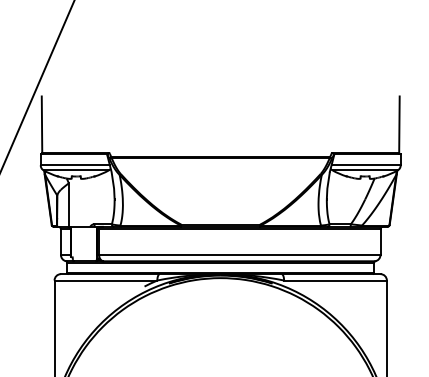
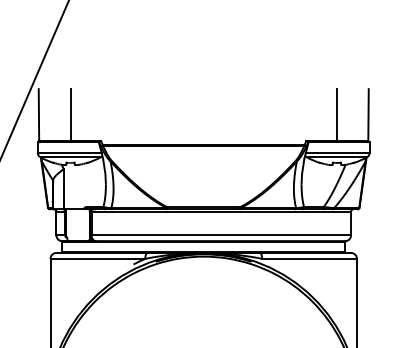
line: (76, 125) -> (70, 115), added
line: (364, 125) -> (336, 115), added

